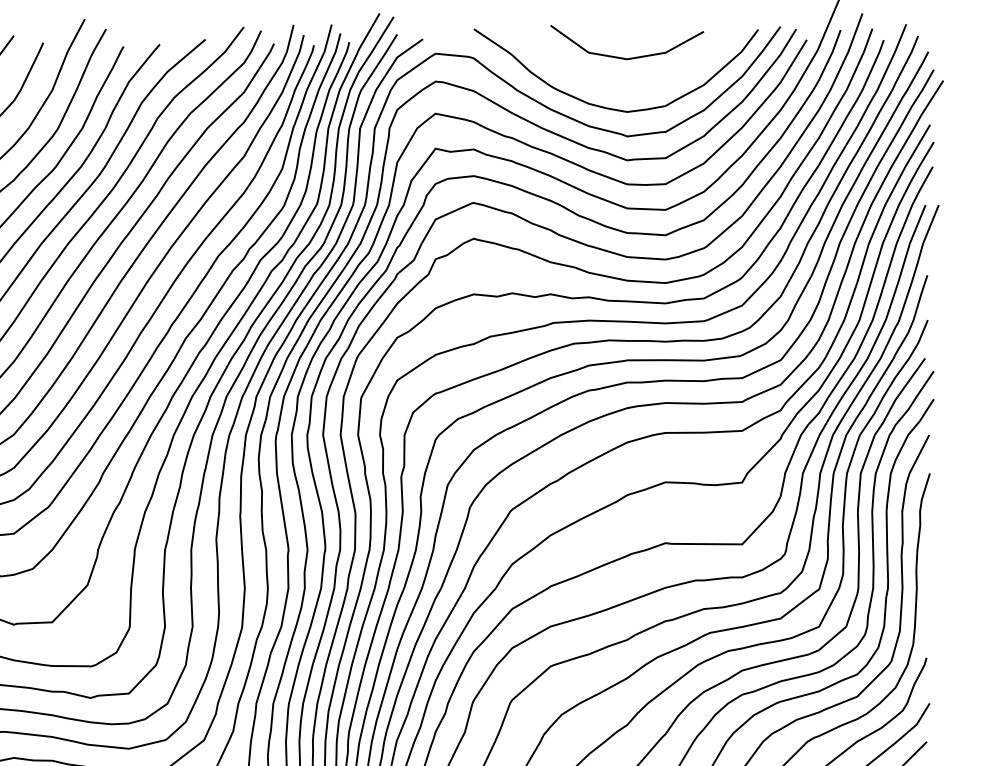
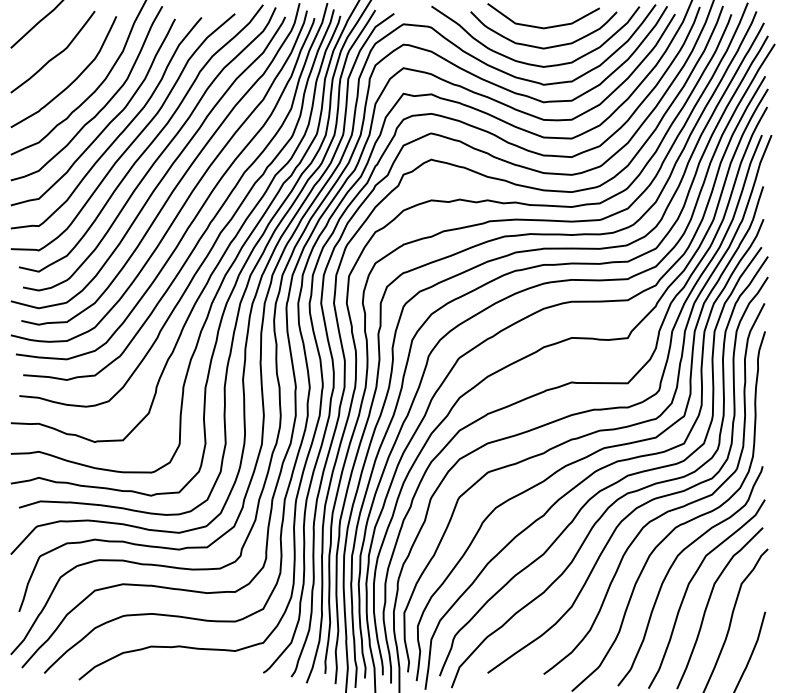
curve: (621, 84) -> (539, 46), added

